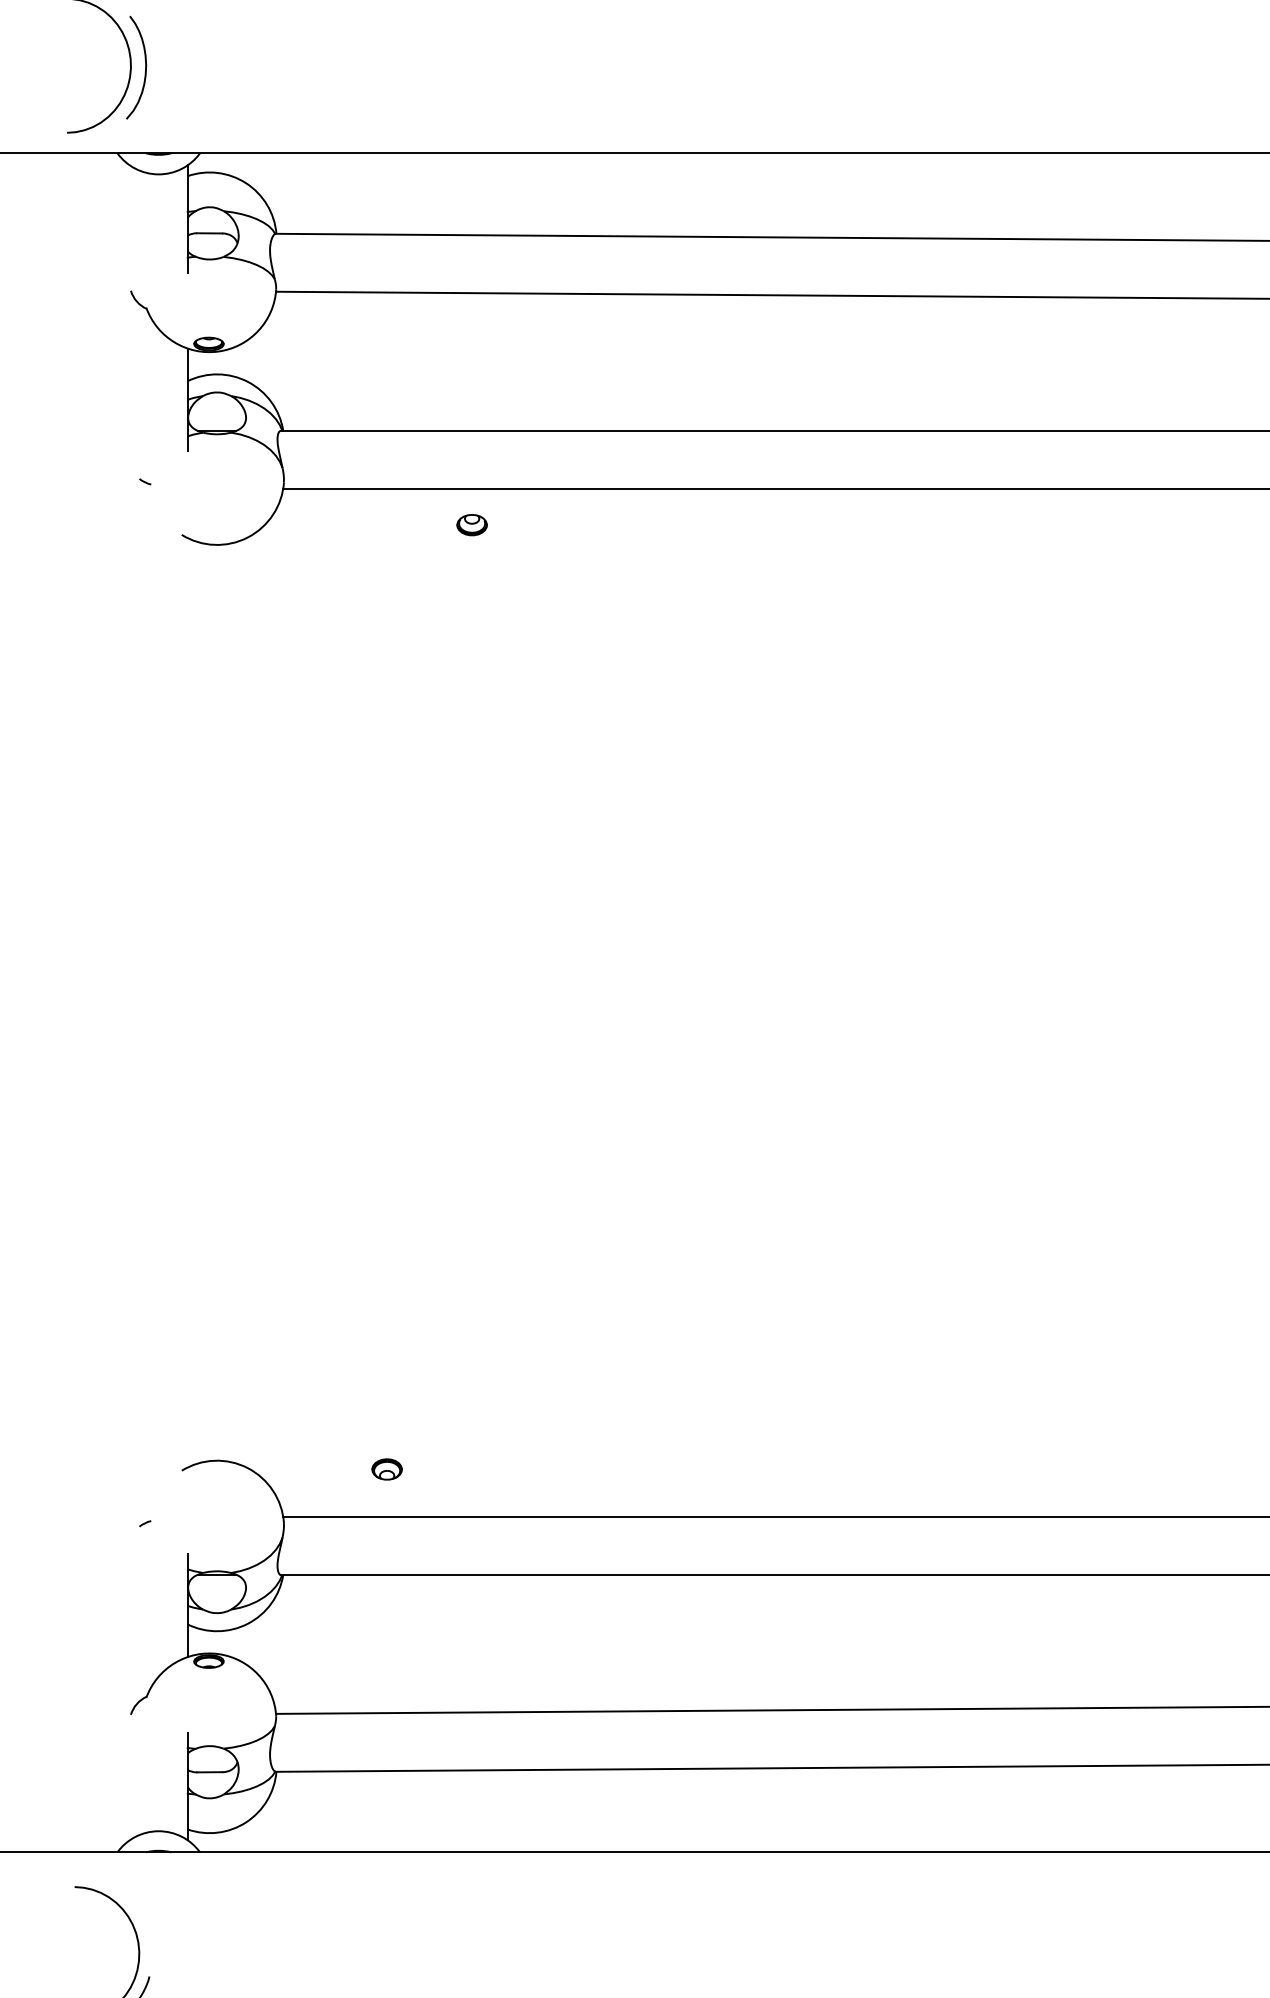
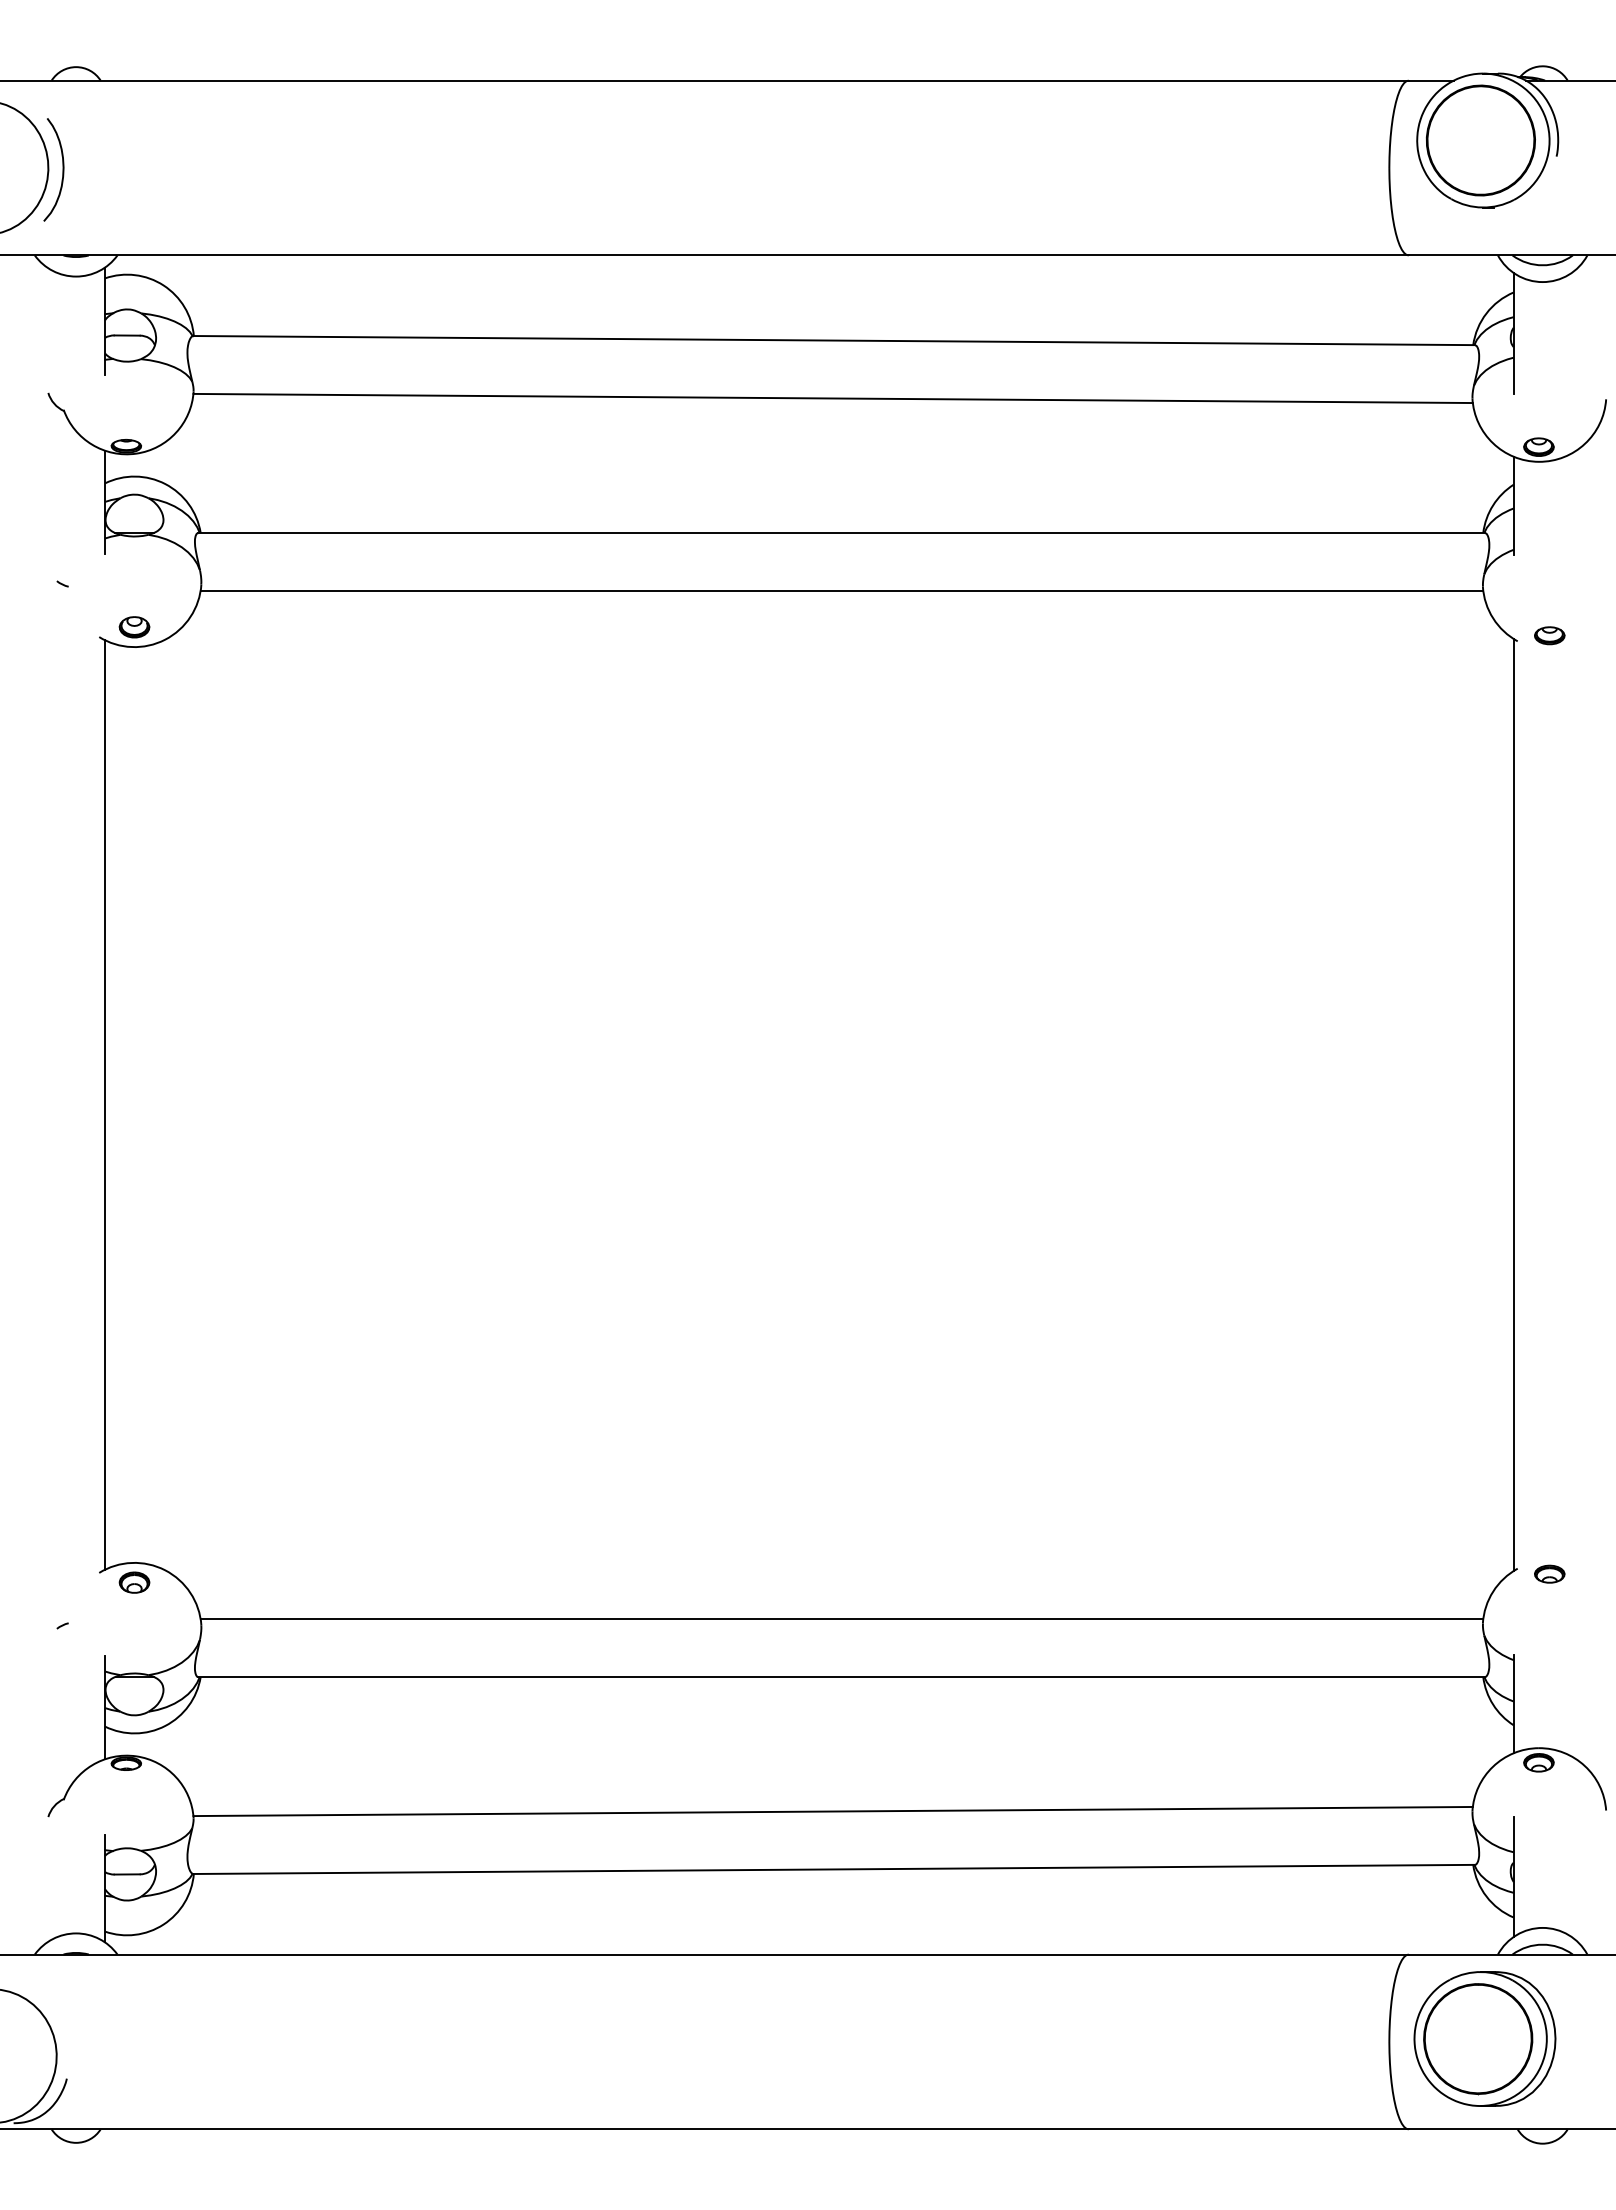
part: (472, 525) -> (134, 627), moved
line: (188, 1002) -> (105, 1104), added
part: (387, 1469) -> (134, 1582), moved

